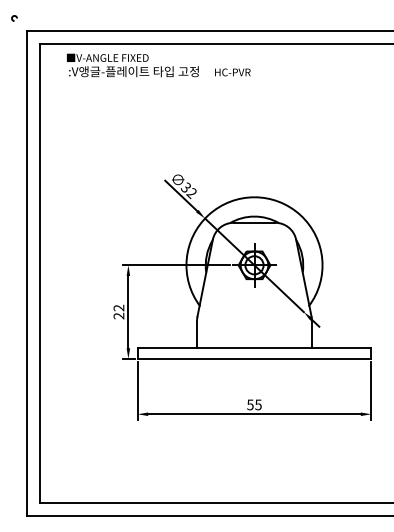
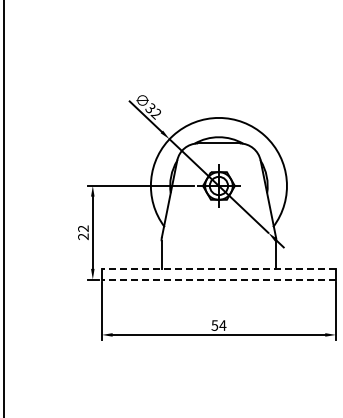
line: (254, 348) -> (218, 269), solid -> dashed
line: (254, 358) -> (218, 279), solid -> dashed
text: (258, 404) -> (222, 325), 55 -> 54

